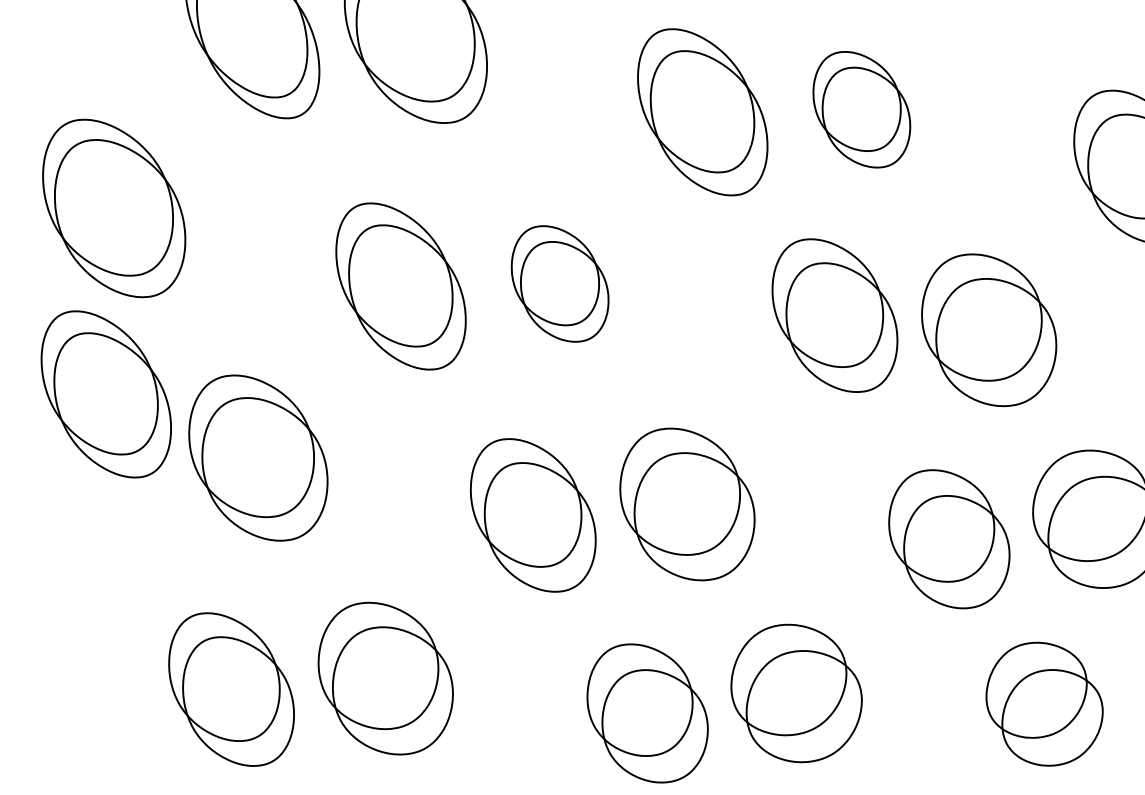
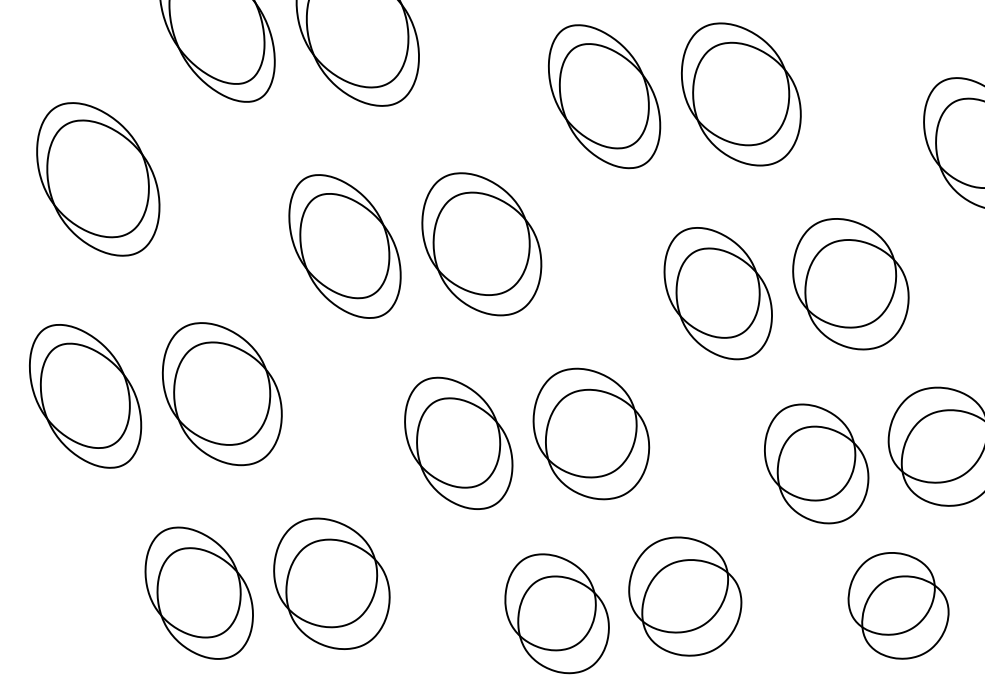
part: (861, 109) -> (741, 94), size x1.43
part: (559, 284) -> (481, 244), size x1.43
part: (834, 315) -> (717, 293), moved
part: (106, 394) -> (85, 396), moved

